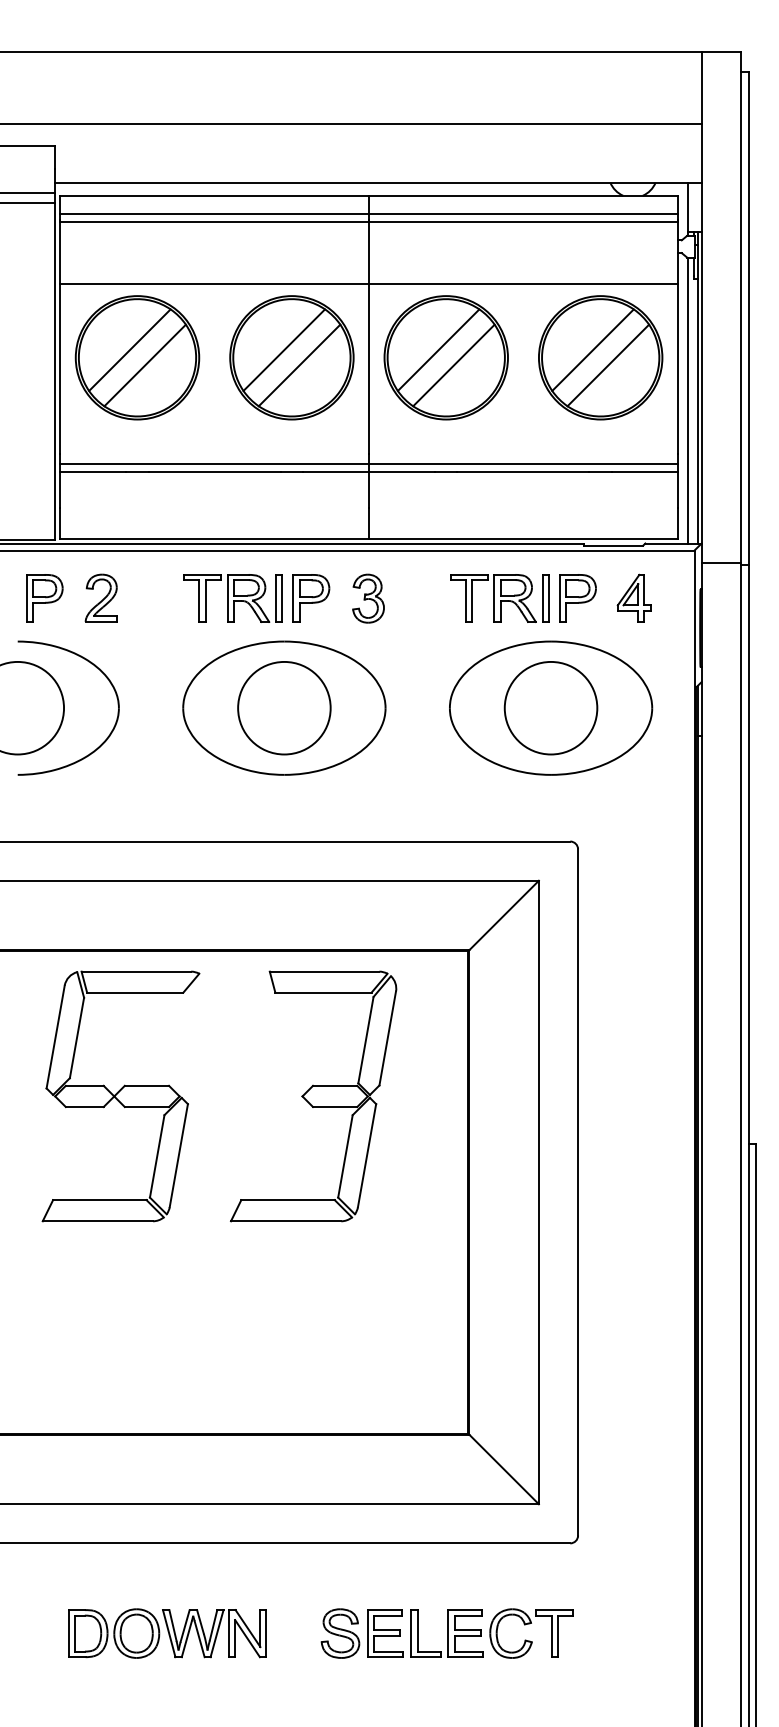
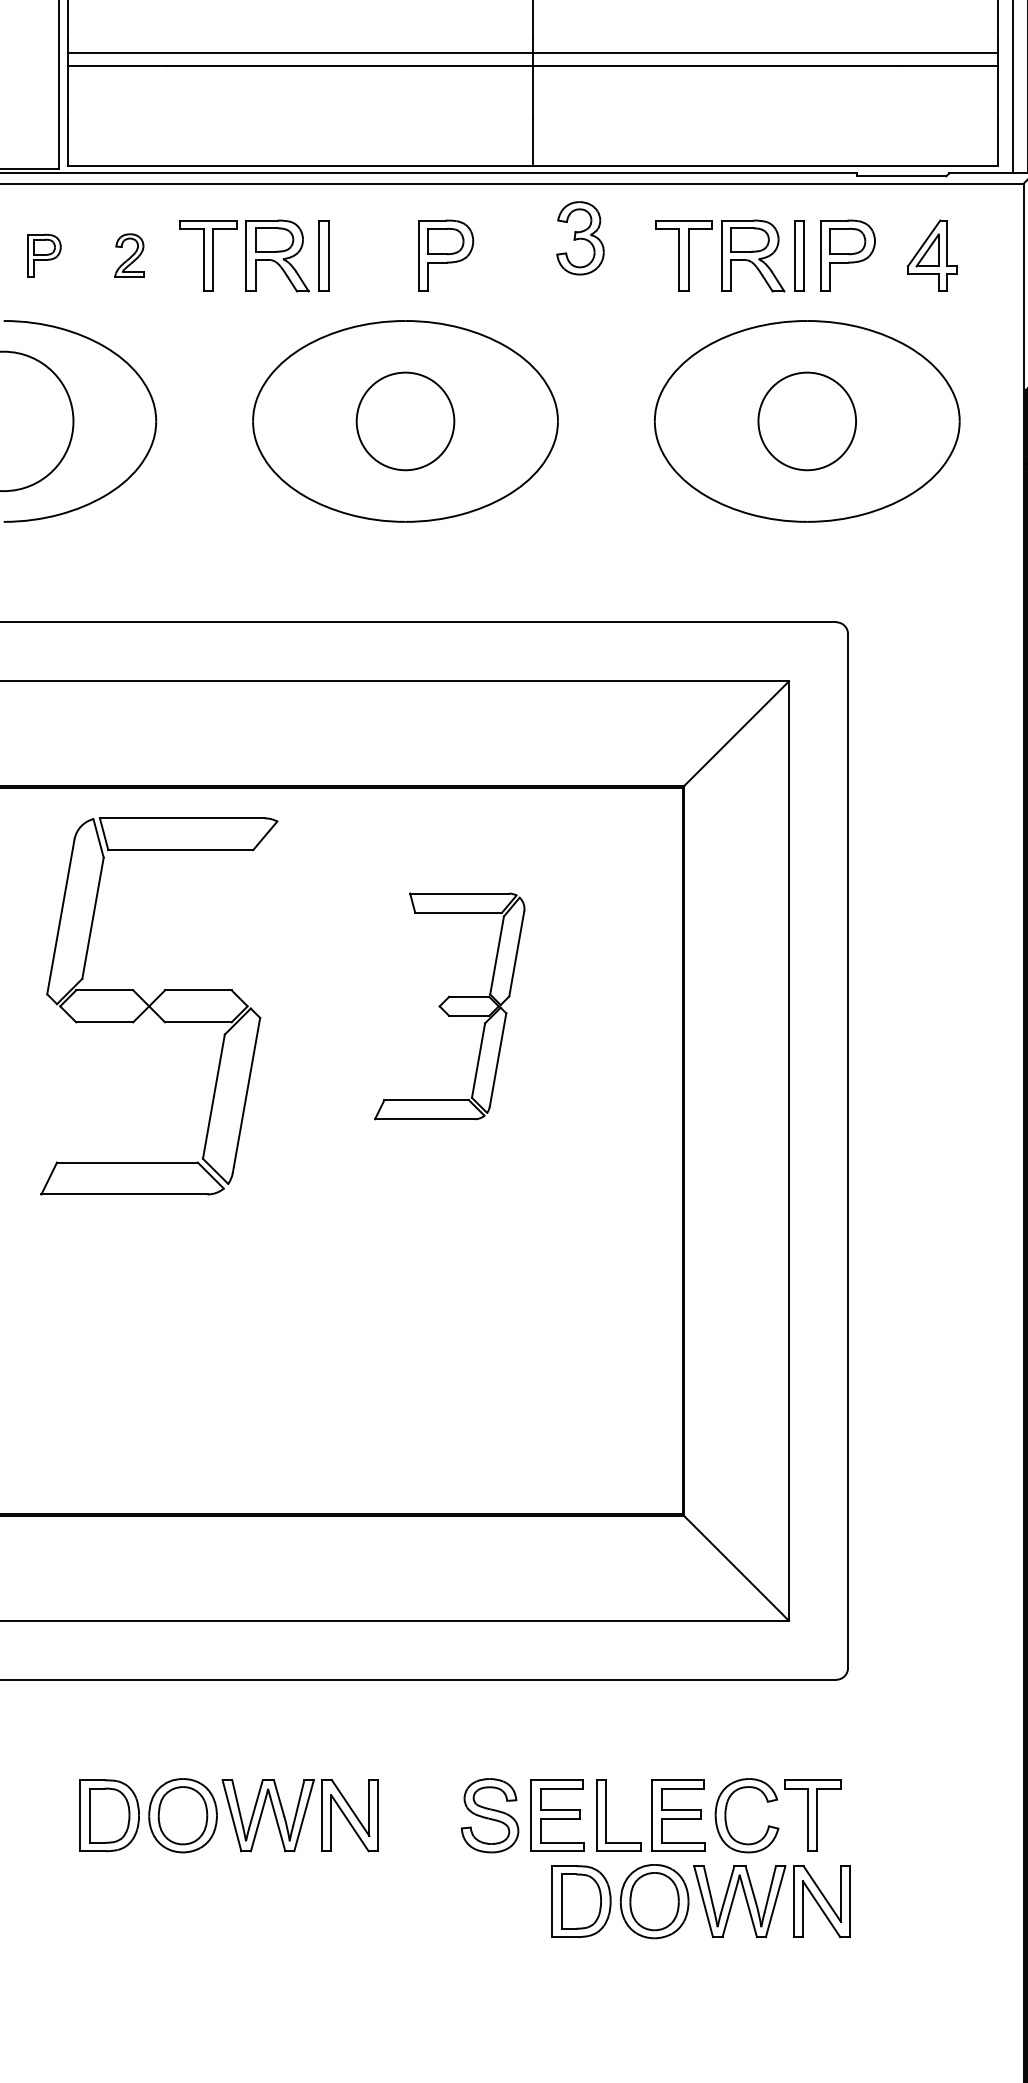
part: (100, 597) -> (128, 254), size x0.6
part: (44, 598) -> (44, 256), size x0.6
part: (232, 598) -> (253, 256), moved
part: (368, 598) -> (580, 238), moved
circle: (284, 707) -> (405, 420), size x0.7
circle: (550, 707) -> (806, 420), size x0.7
part: (313, 1096) -> (449, 1006), size x0.6
part: (480, 1690) -> (700, 1901), added

